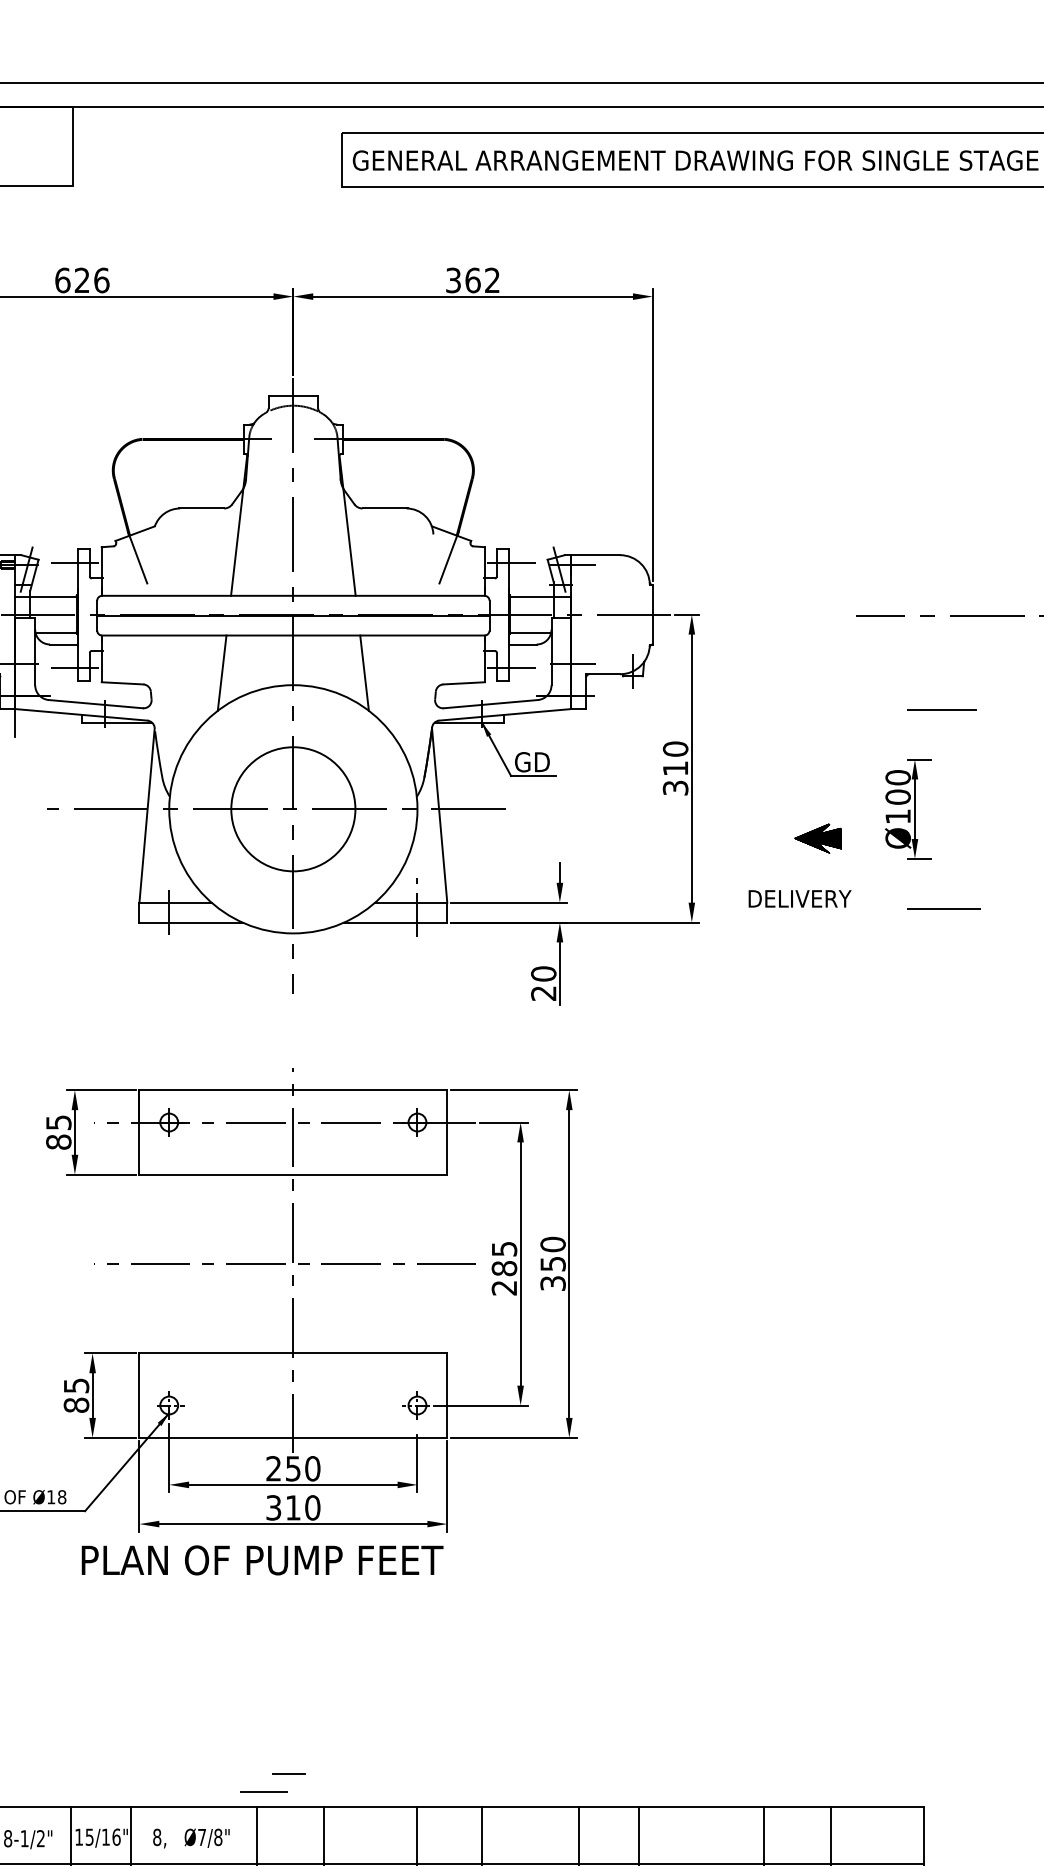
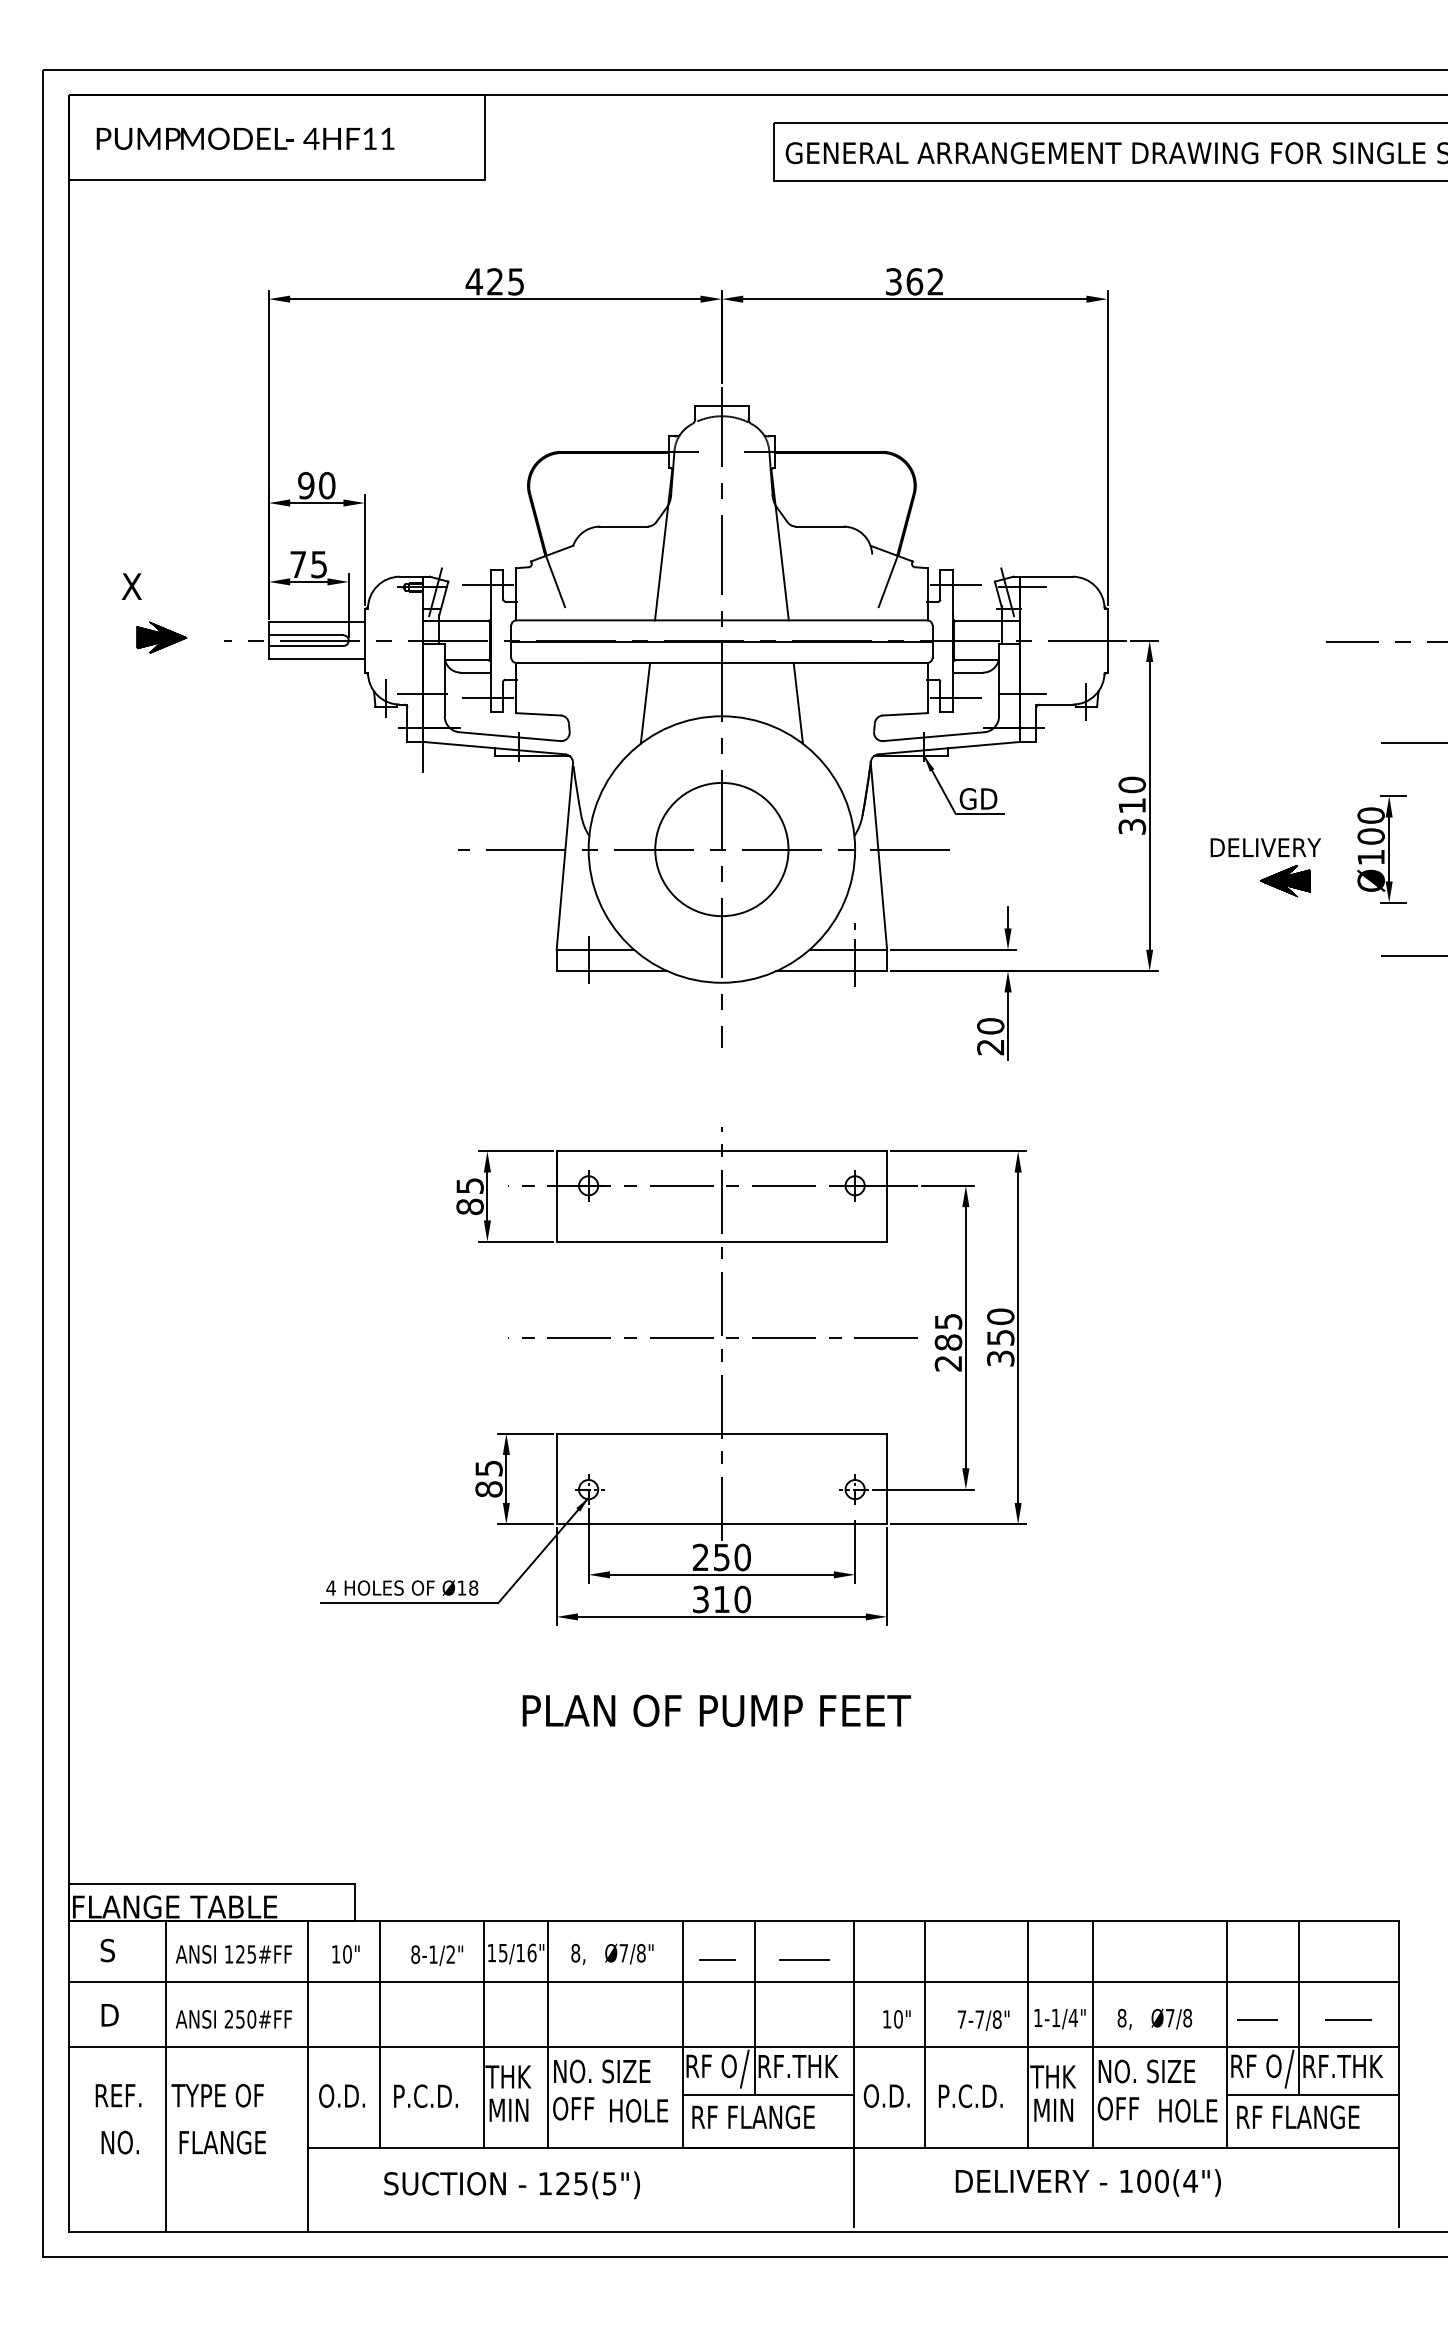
text: (81, 280) -> (494, 281), 626 -> 425
text: (799, 898) -> (1265, 847), moved
text: (262, 1560) -> (716, 1710), moved
line: (289, 1773) -> (717, 1959), moved
line: (264, 1791) -> (804, 1959), moved

